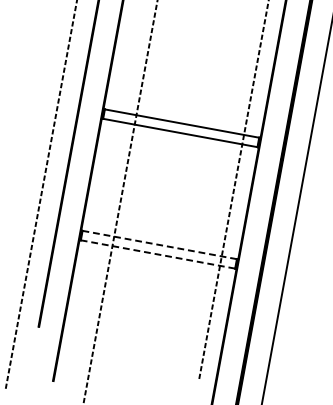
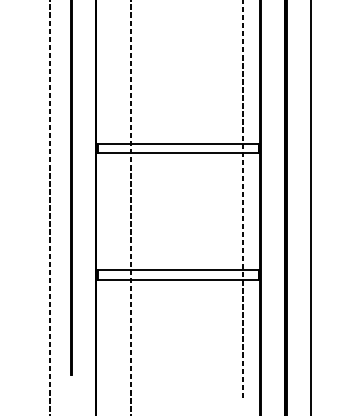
line: (158, 245) -> (177, 270), dashed -> solid
line: (157, 254) -> (177, 280), dashed -> solid

